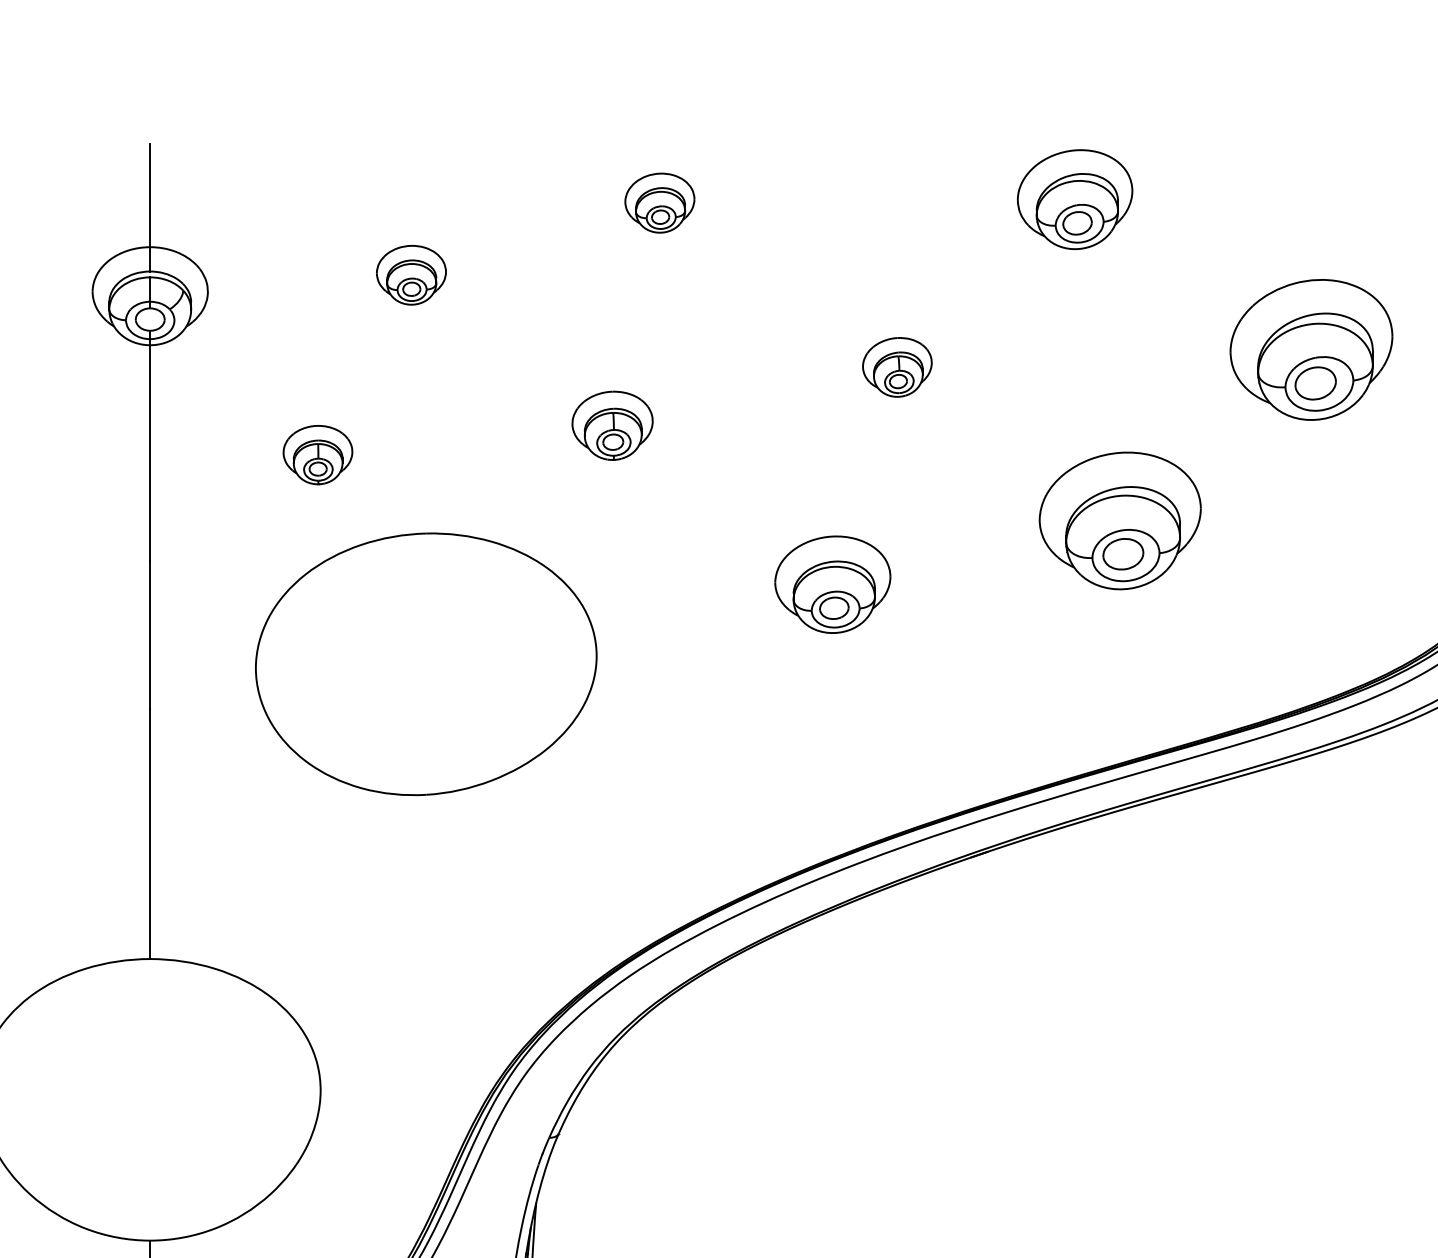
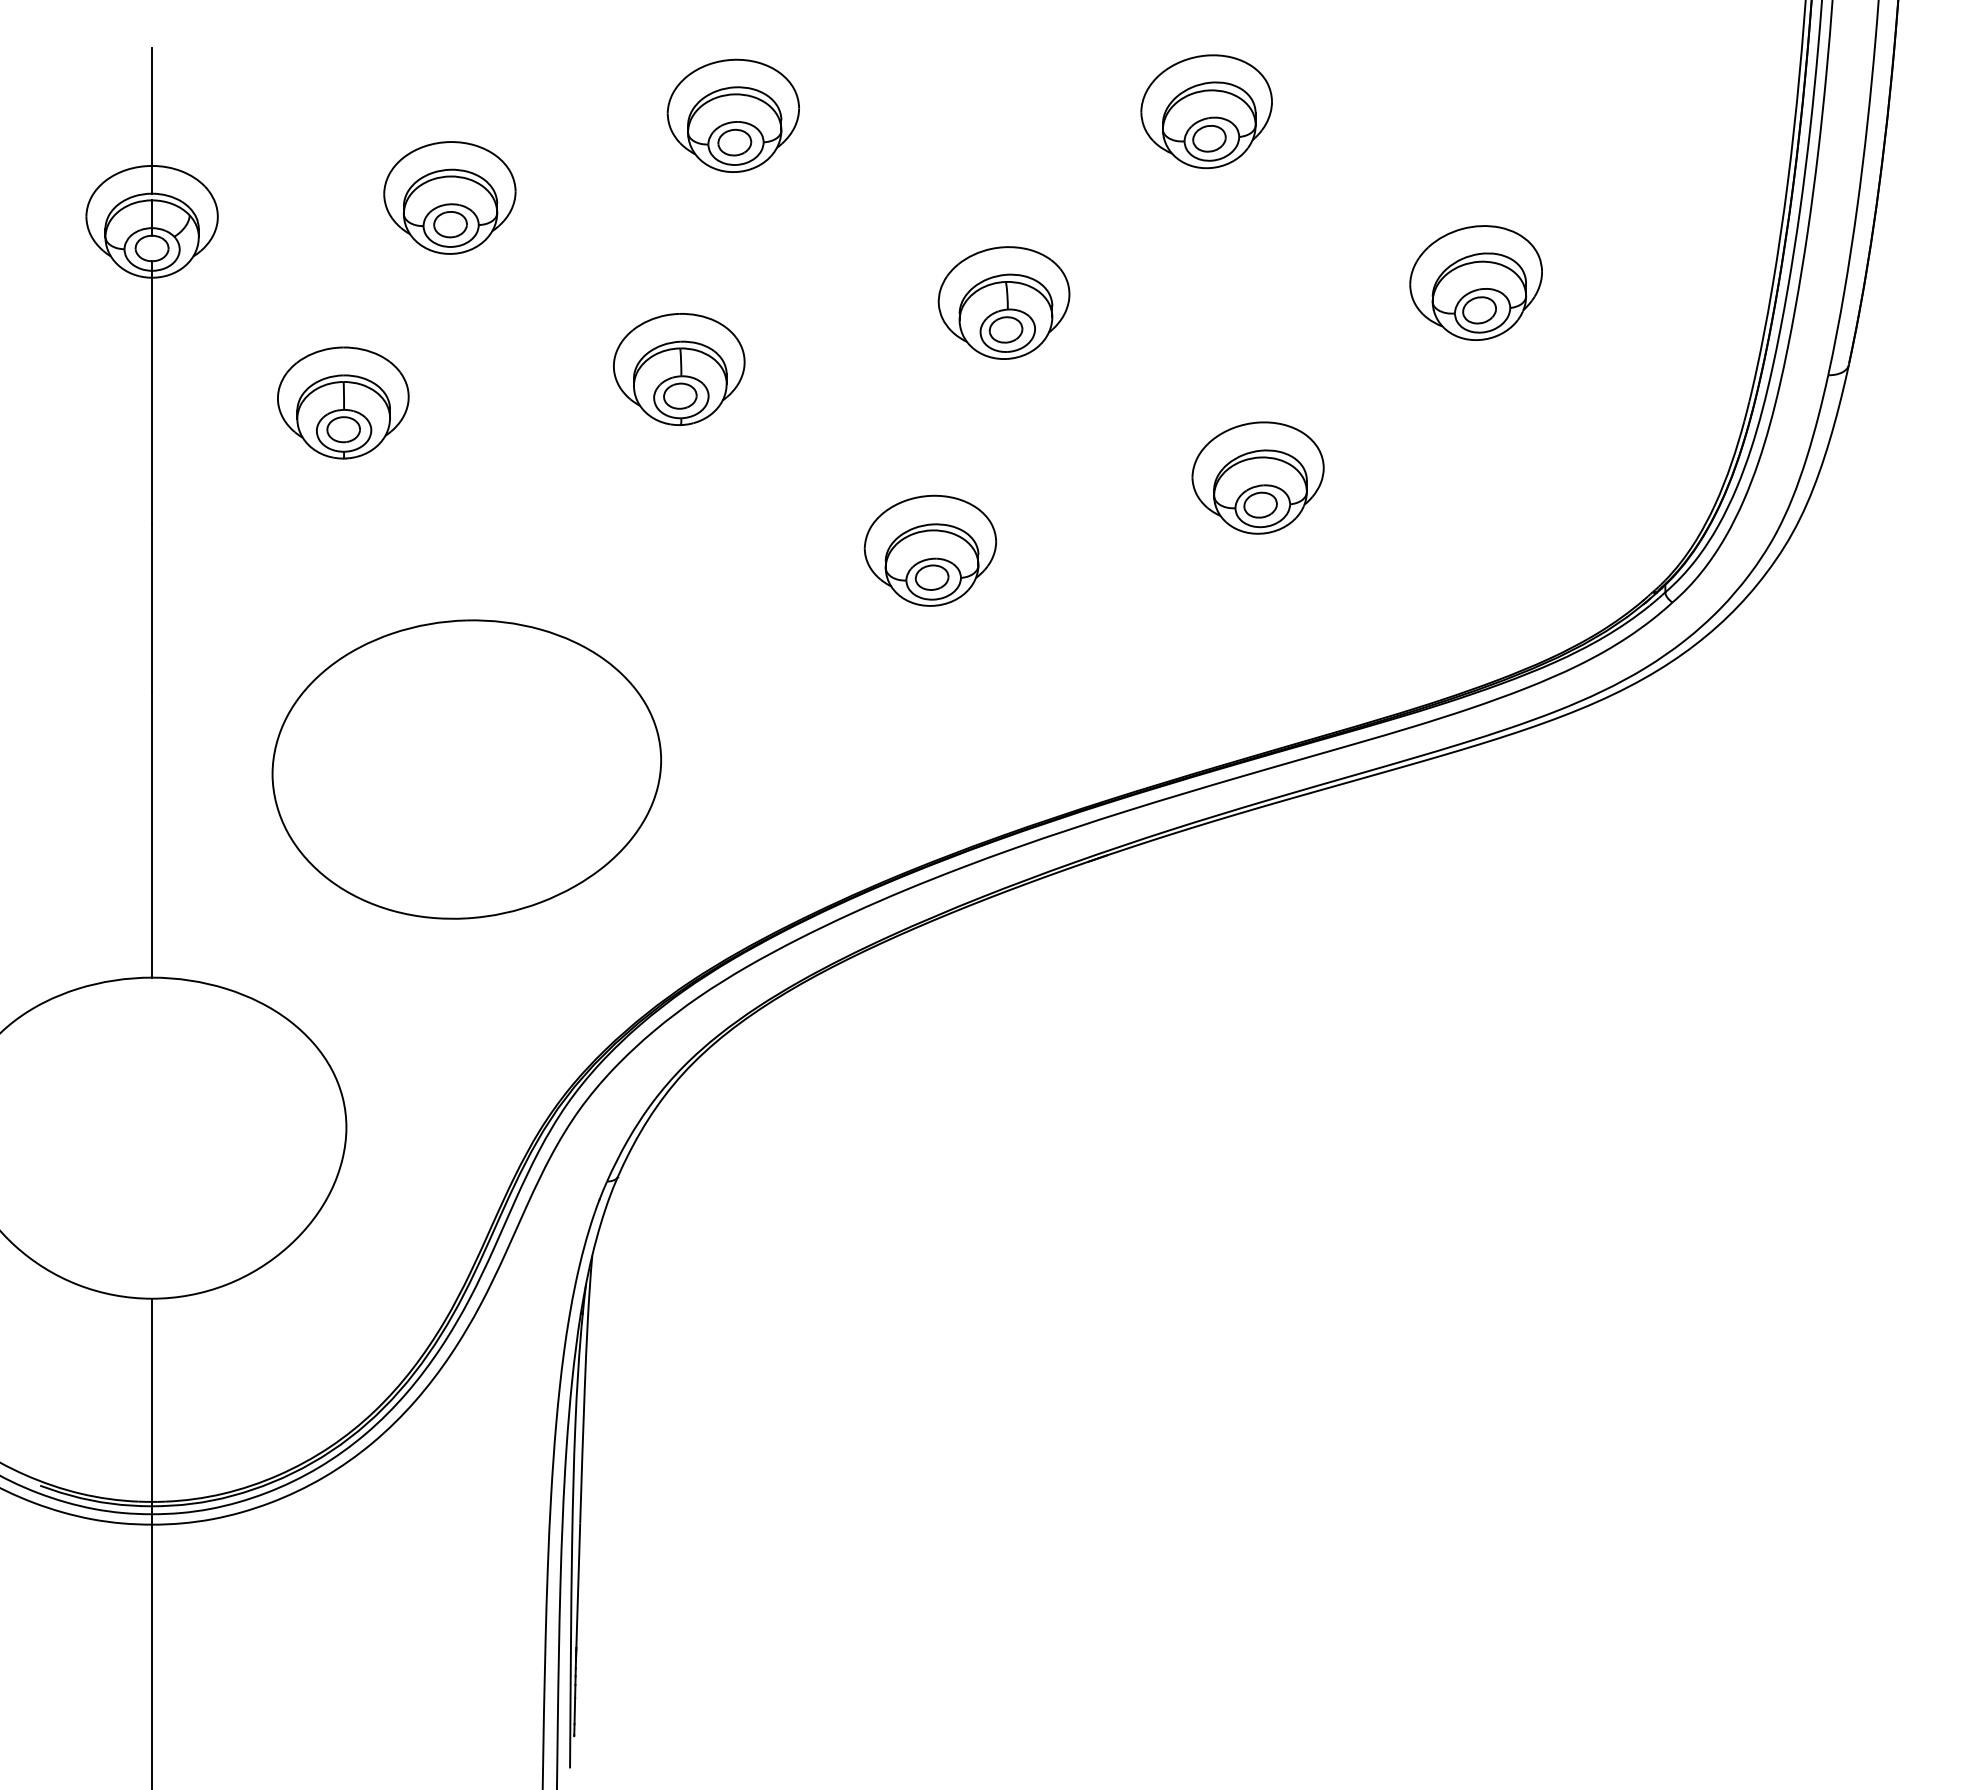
part: (659, 202) -> (732, 115), size x1.67
part: (411, 274) -> (449, 197), size x1.67
part: (1310, 349) -> (1475, 282), size x0.71
part: (896, 366) -> (1003, 302), size x1.67
part: (612, 425) -> (679, 369), size x1.43
part: (318, 454) -> (343, 402), size x1.67
part: (1119, 520) -> (1257, 477), size x0.71
part: (425, 664) -> (466, 769), moved

